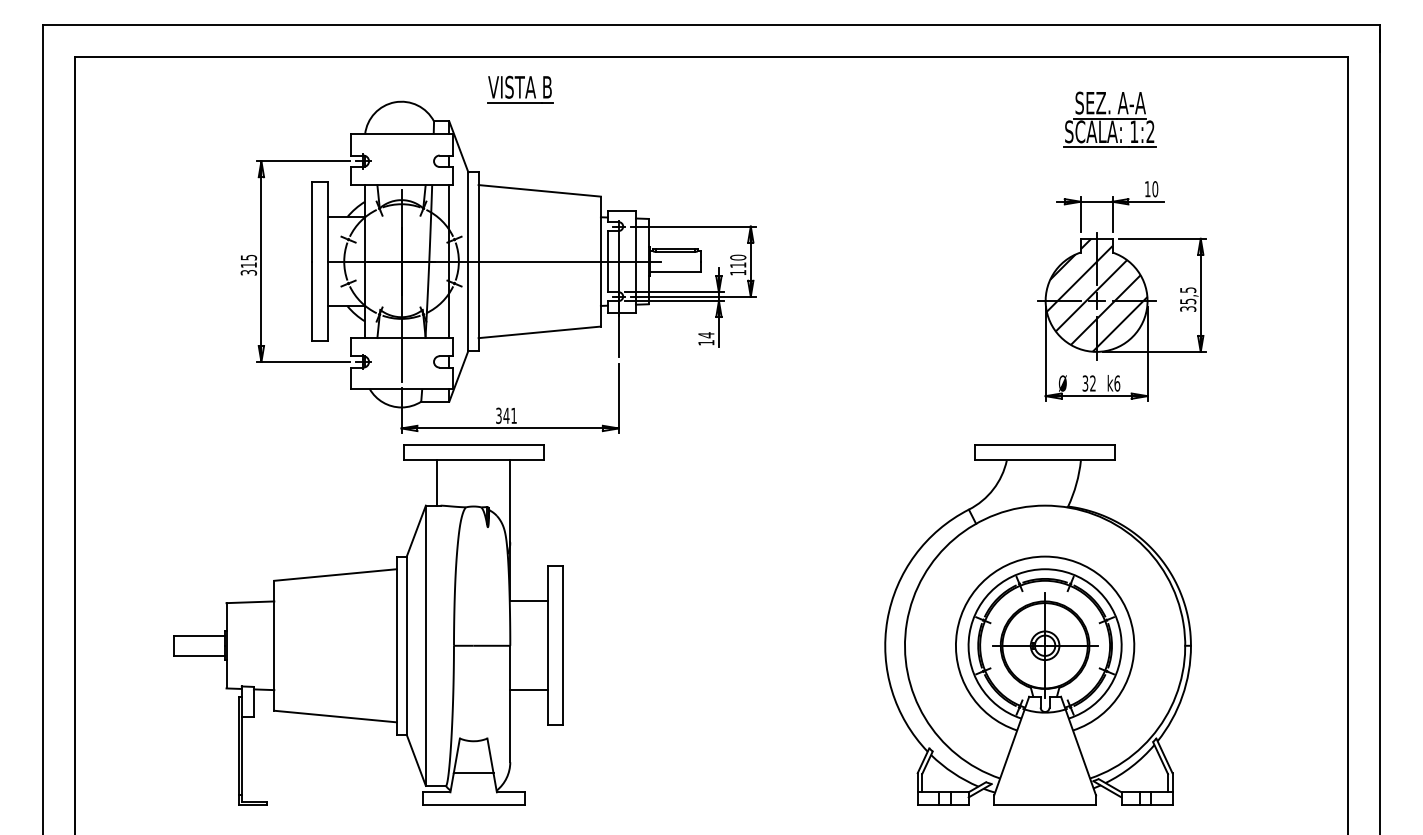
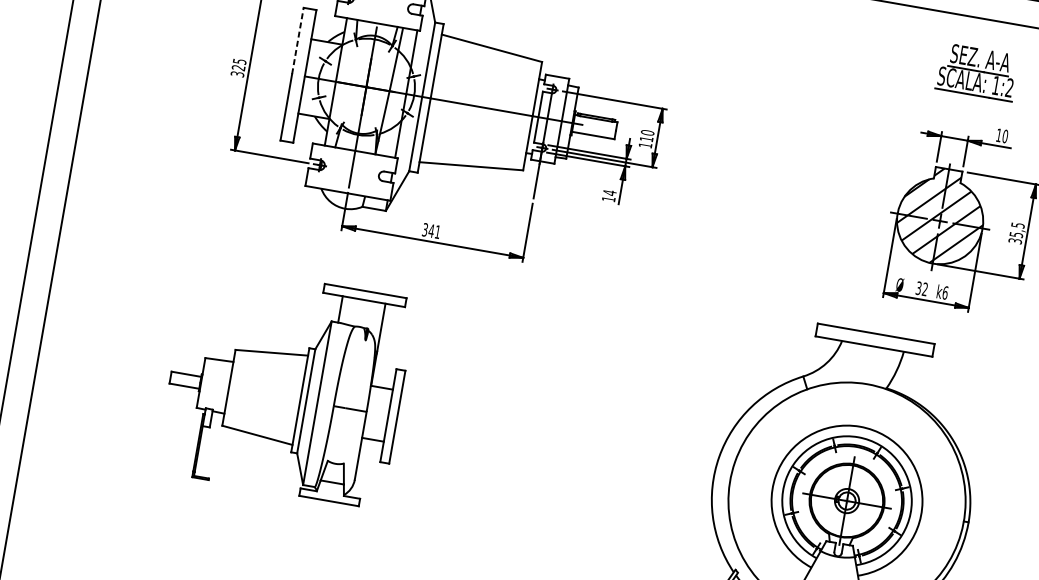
line: (312, 221) -> (298, 40), solid -> dashed
text: (248, 265) -> (238, 68), 315 -> 325
part: (368, 624) -> (286, 384), size x0.7

